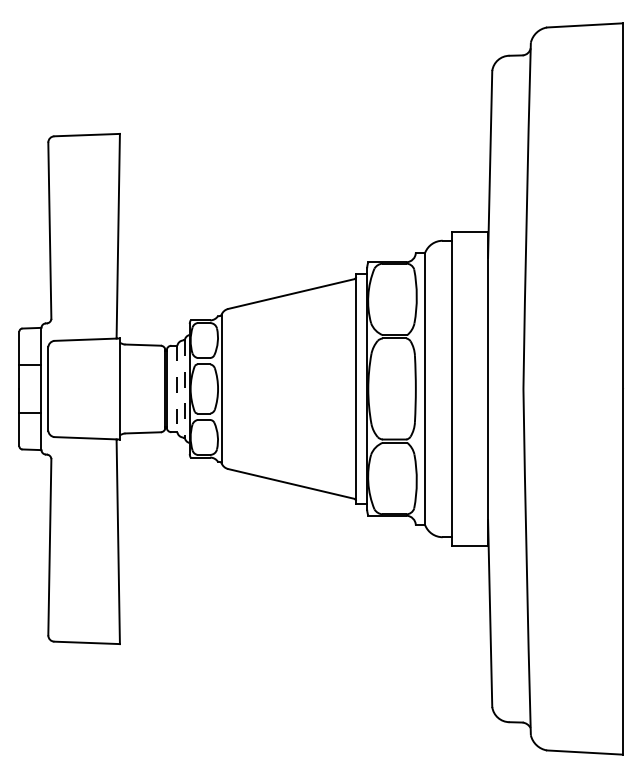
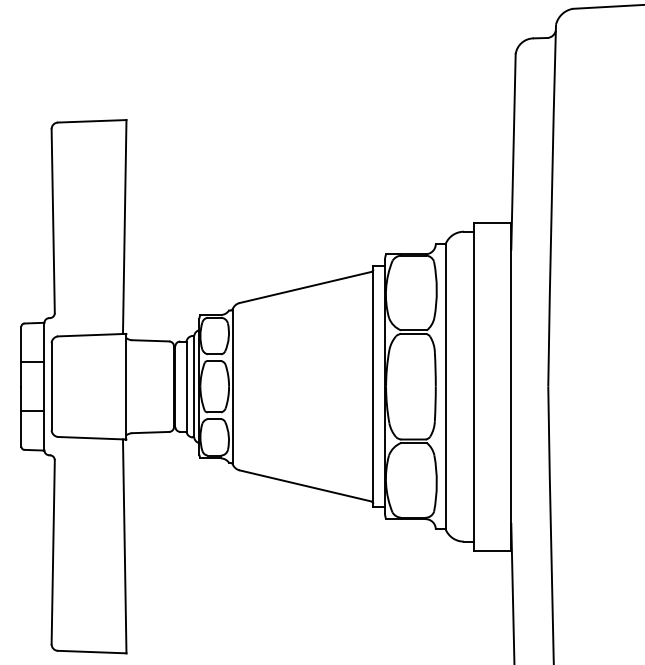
line: (184, 388) -> (193, 386), dashed -> solid
line: (177, 389) -> (186, 387), dashed -> solid

